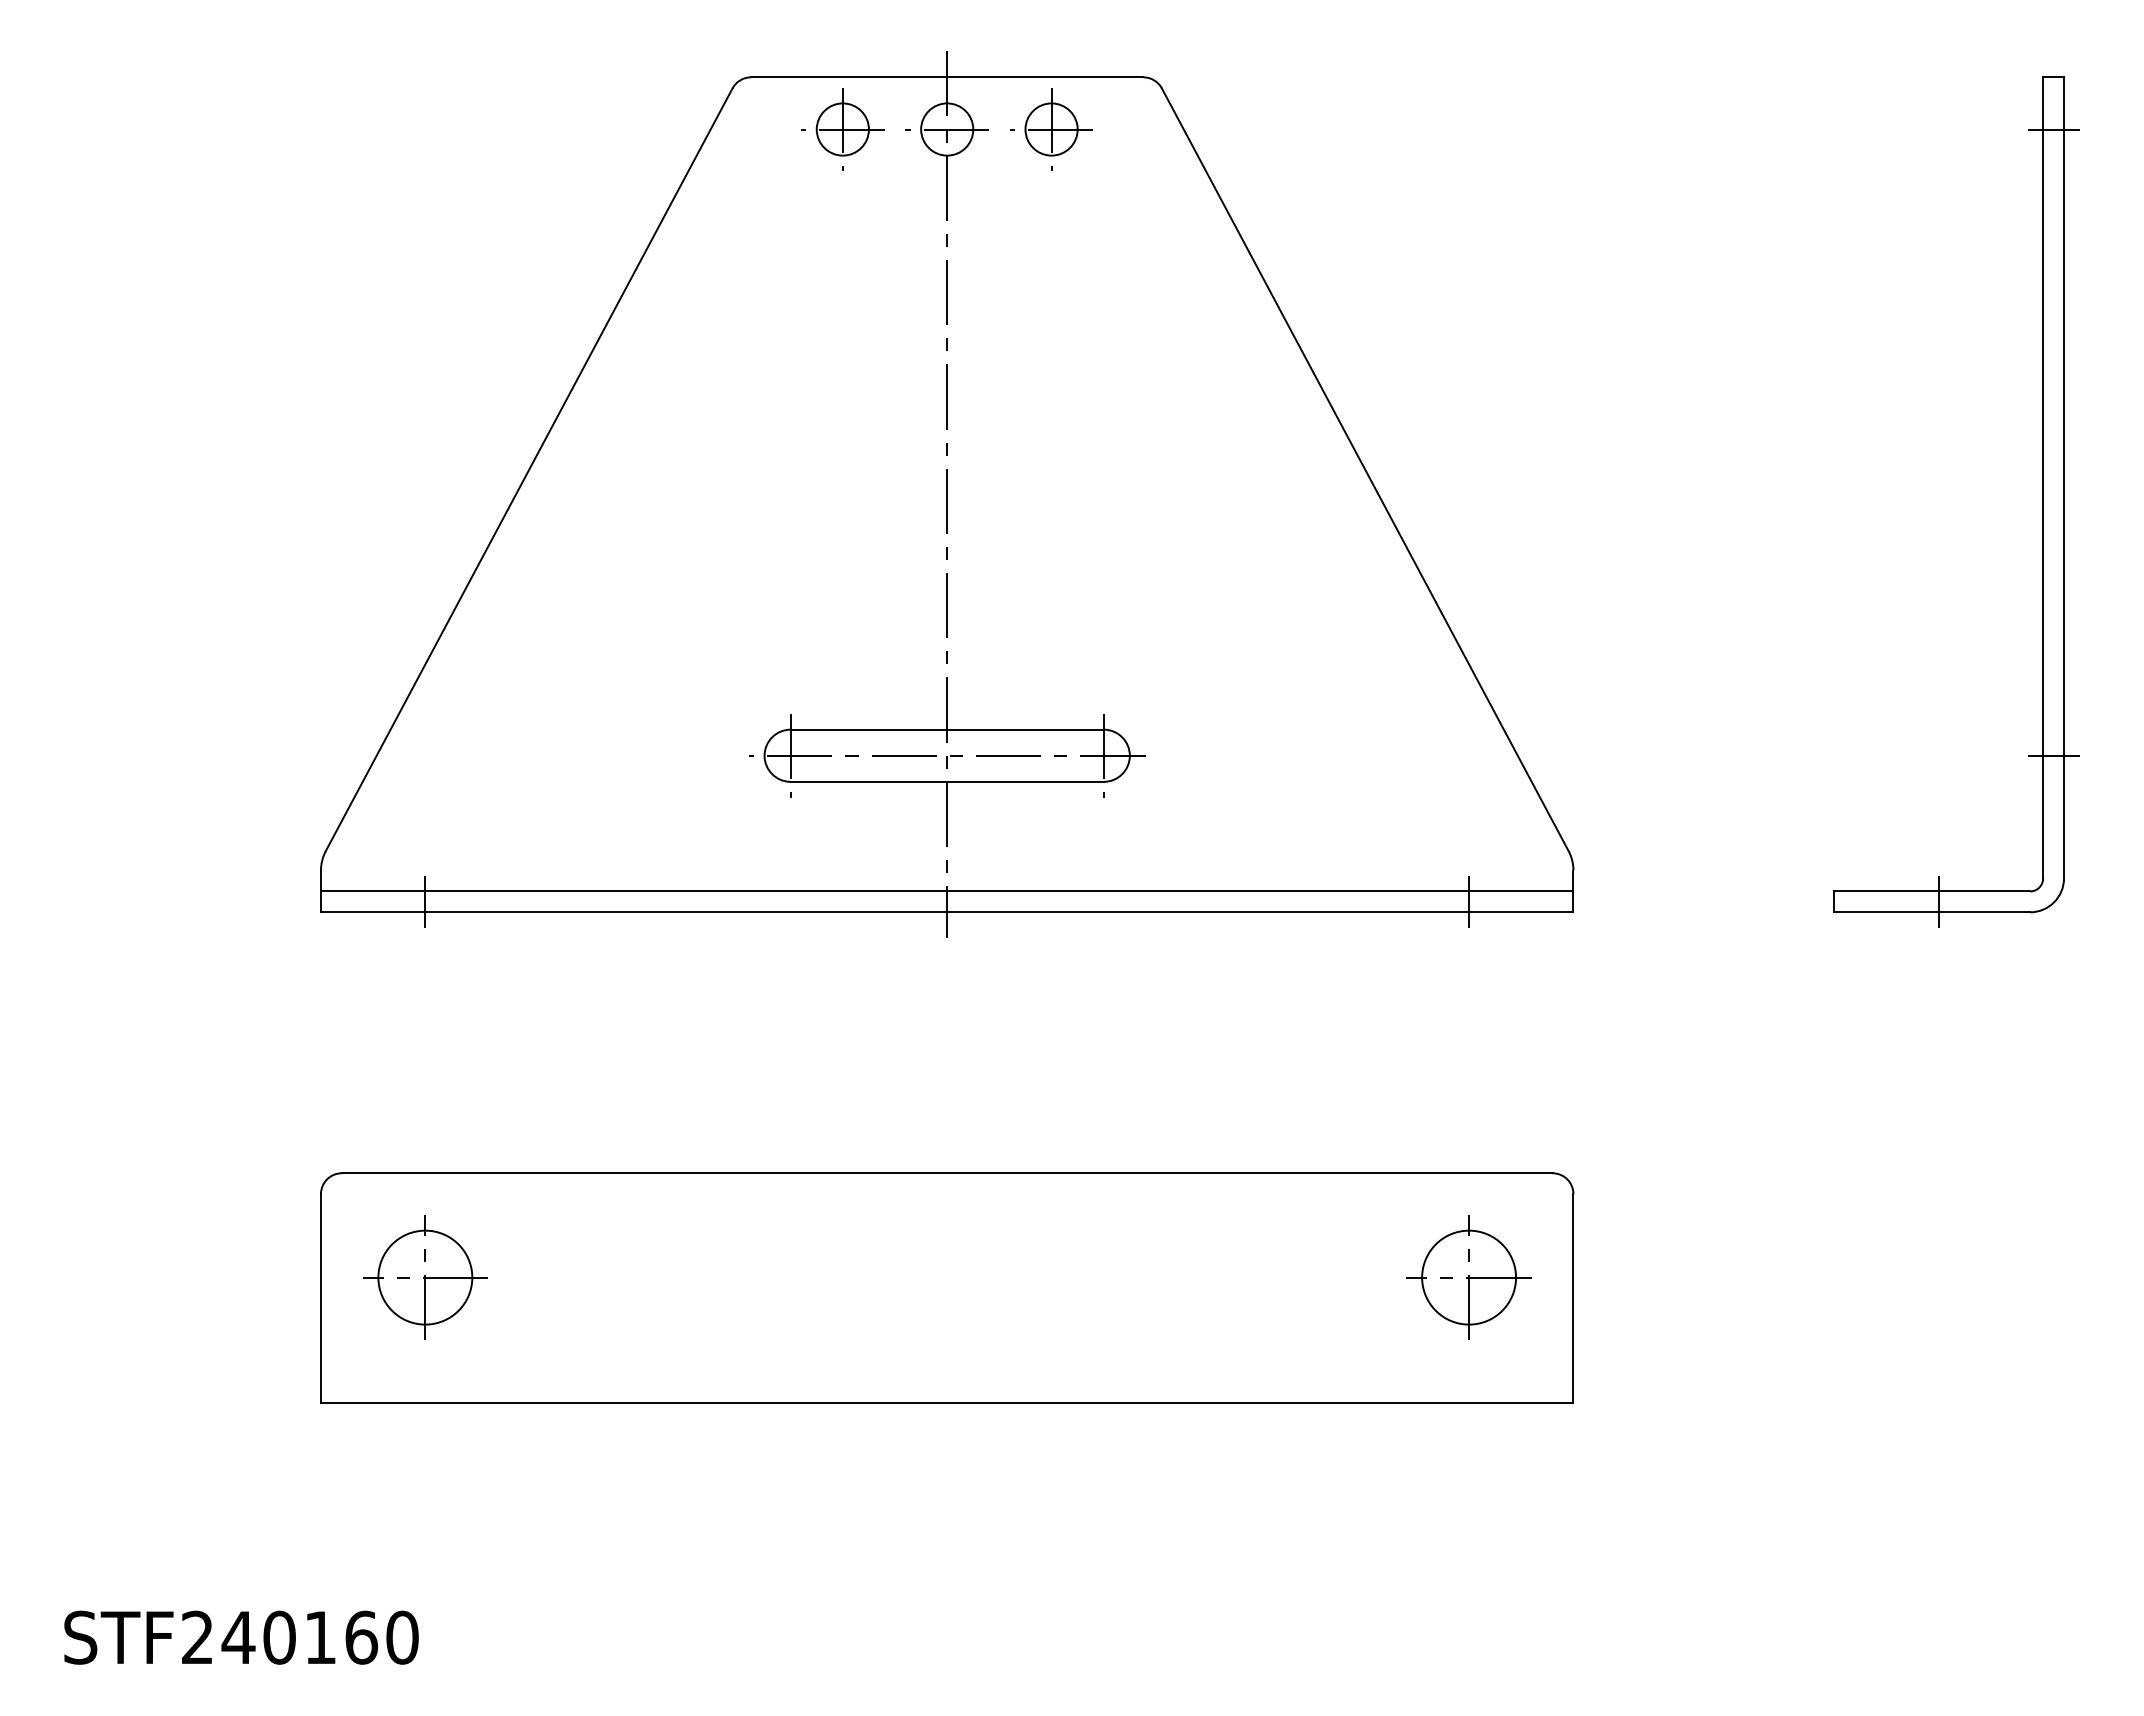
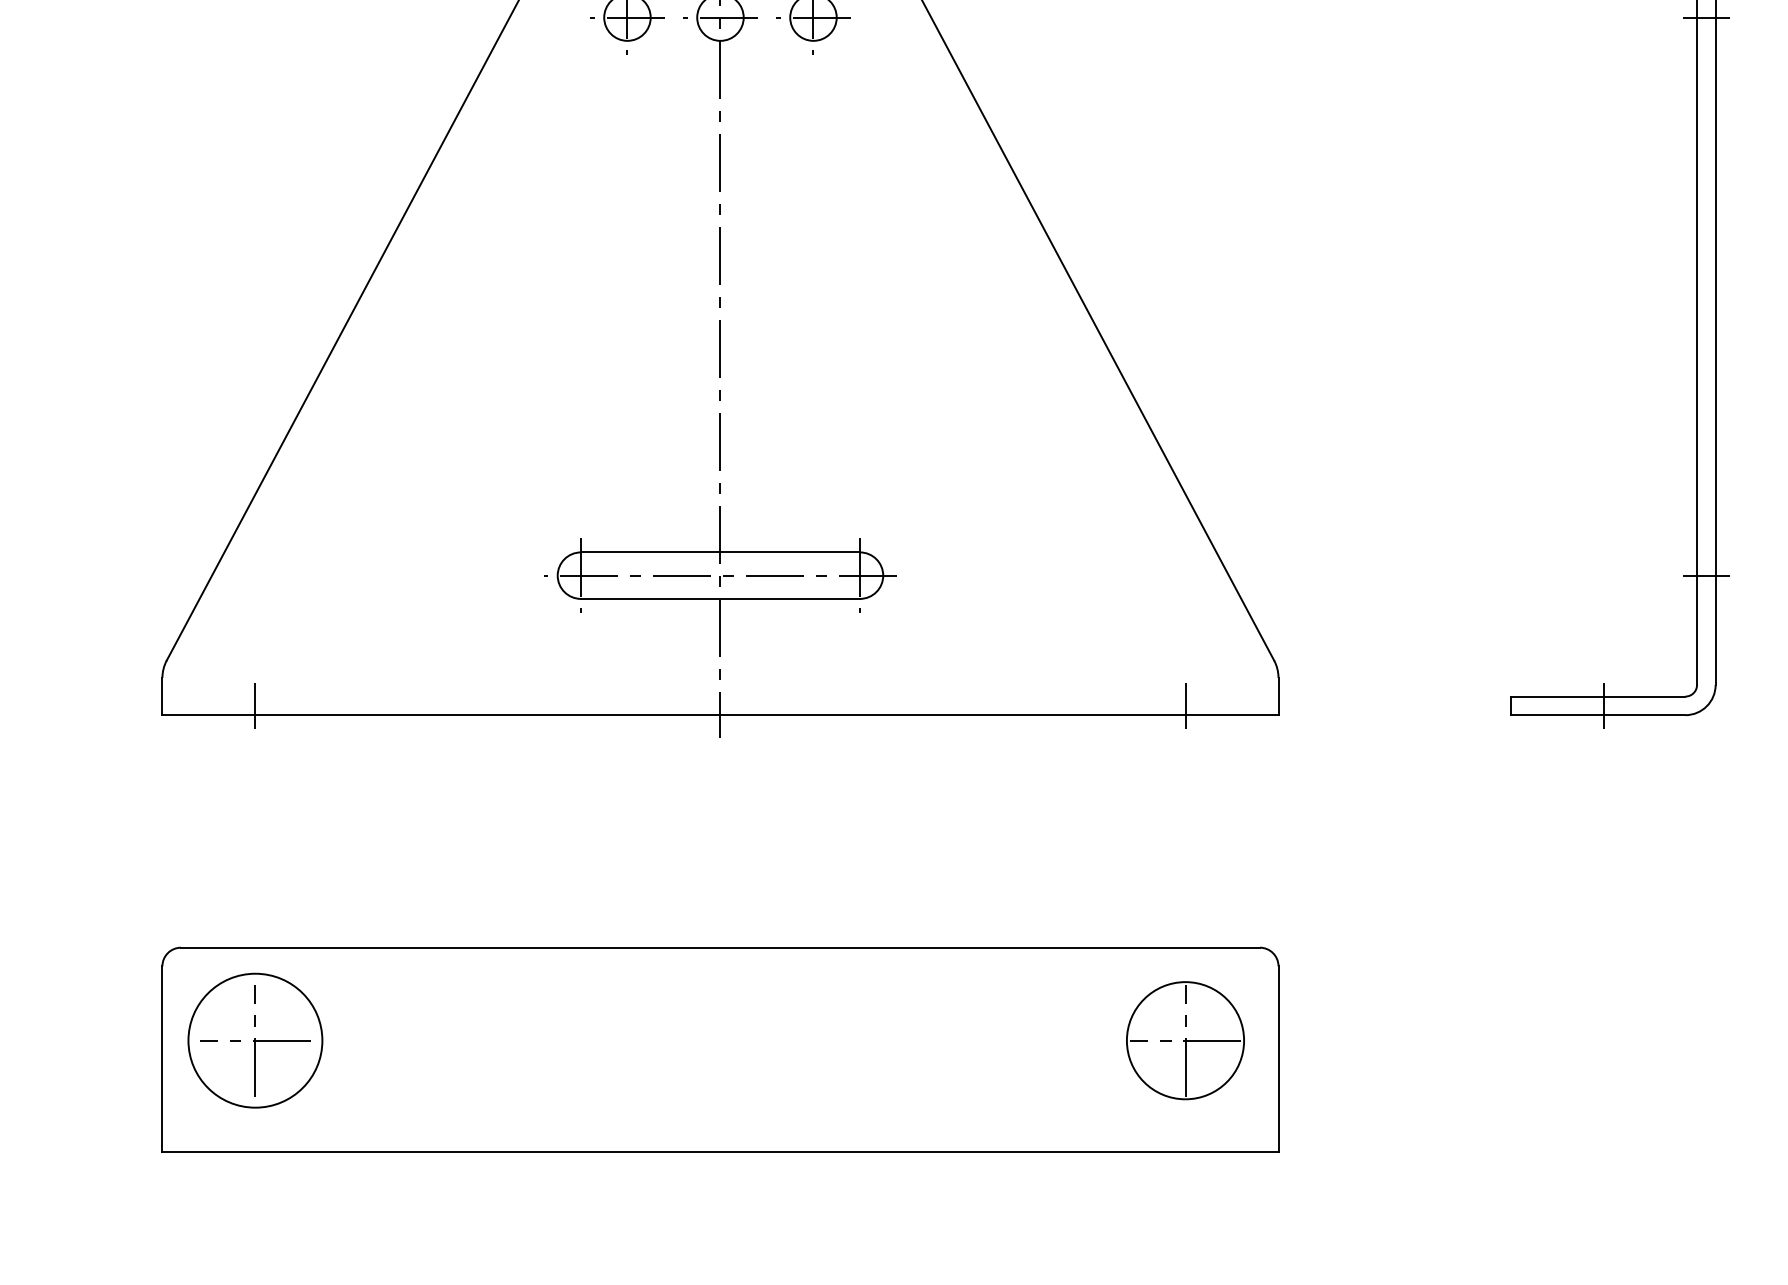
line: (946, 891) -> (719, 696), removed
circle: (425, 1277) -> (255, 1040), size x1.6
circle: (1469, 1277) -> (1185, 1040), size x1.4

